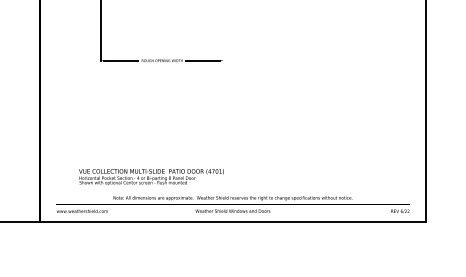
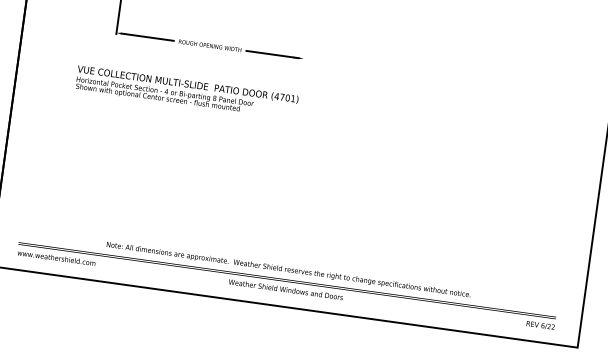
text: (151, 176) -> (187, 91), moved

